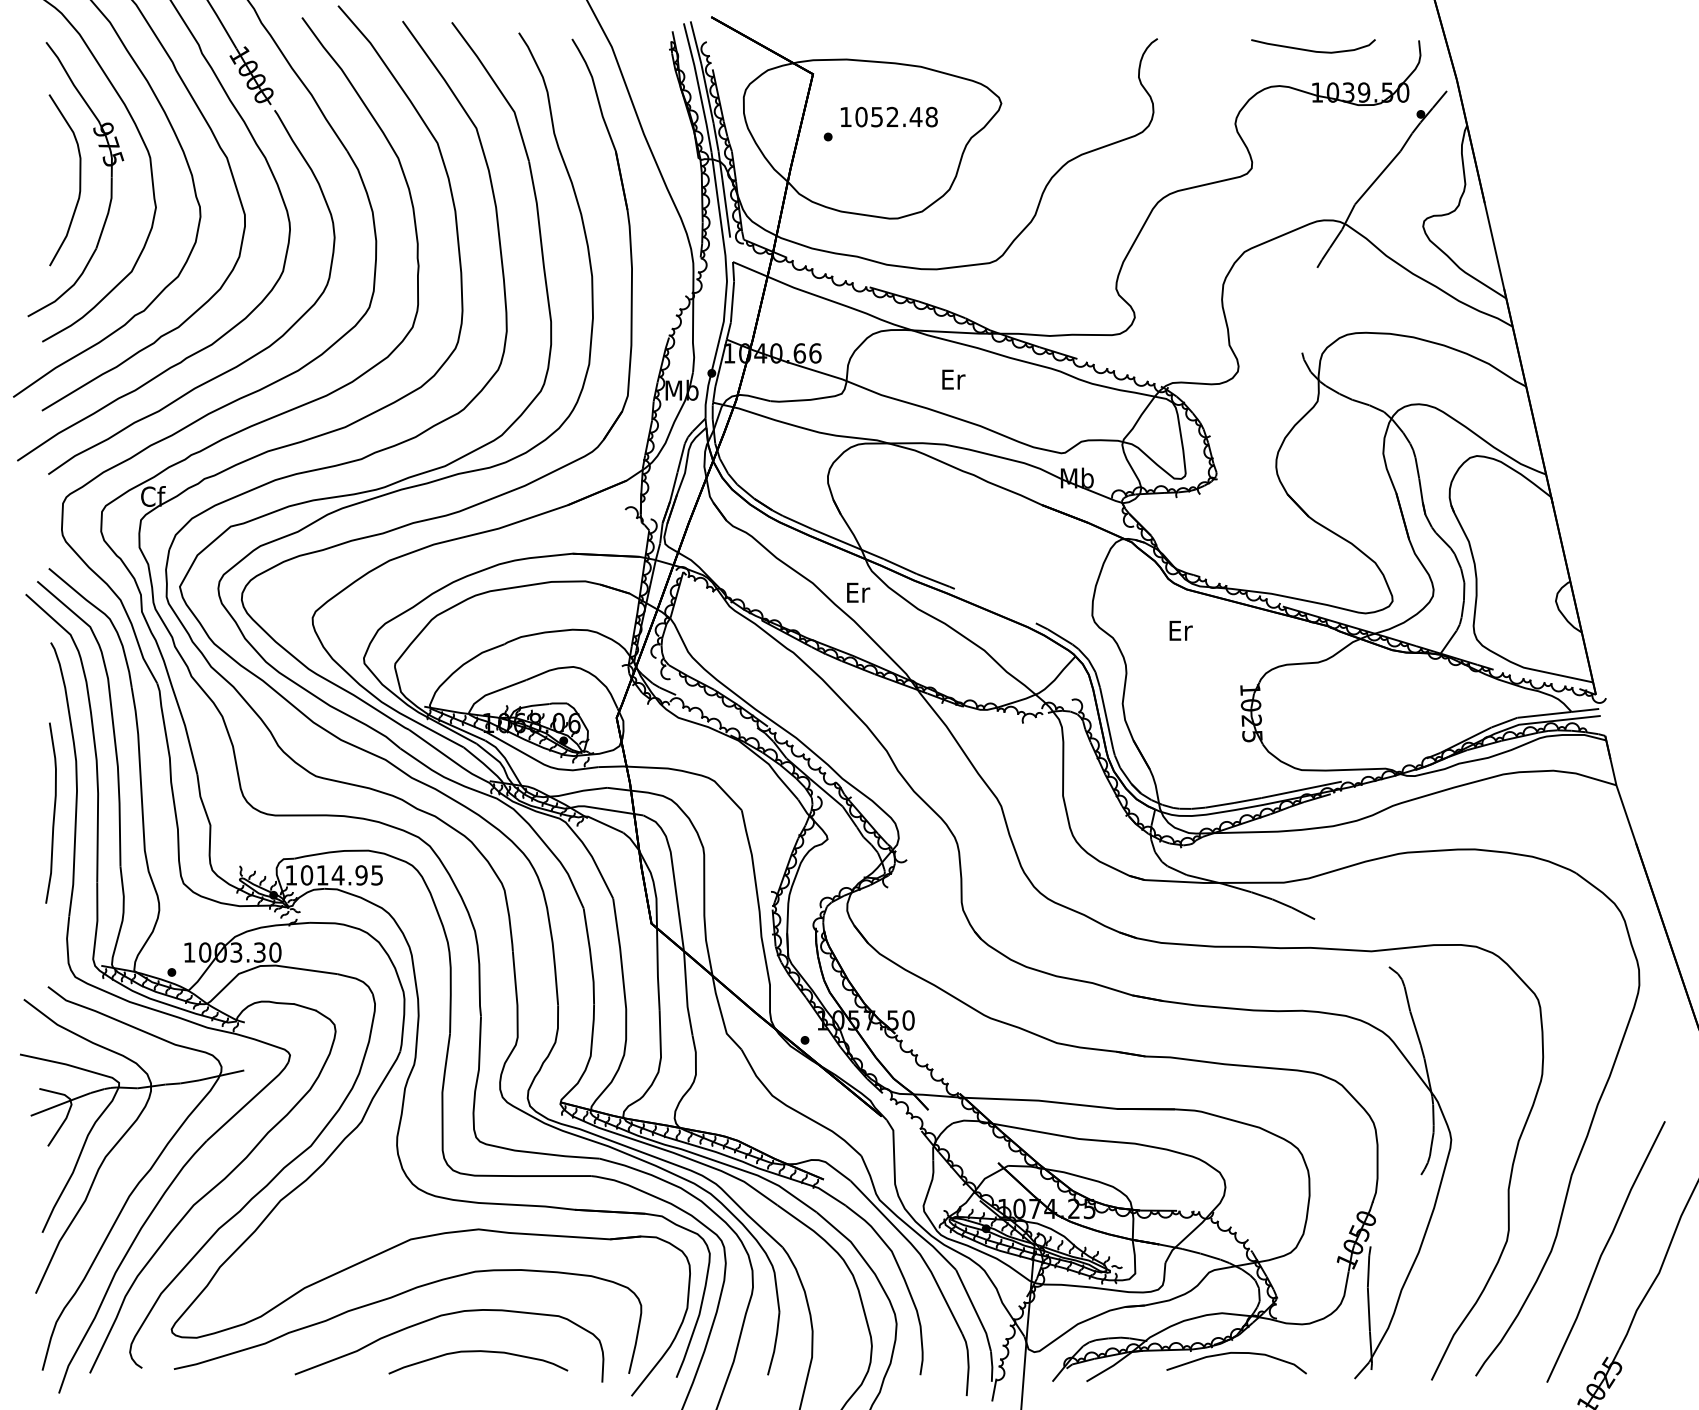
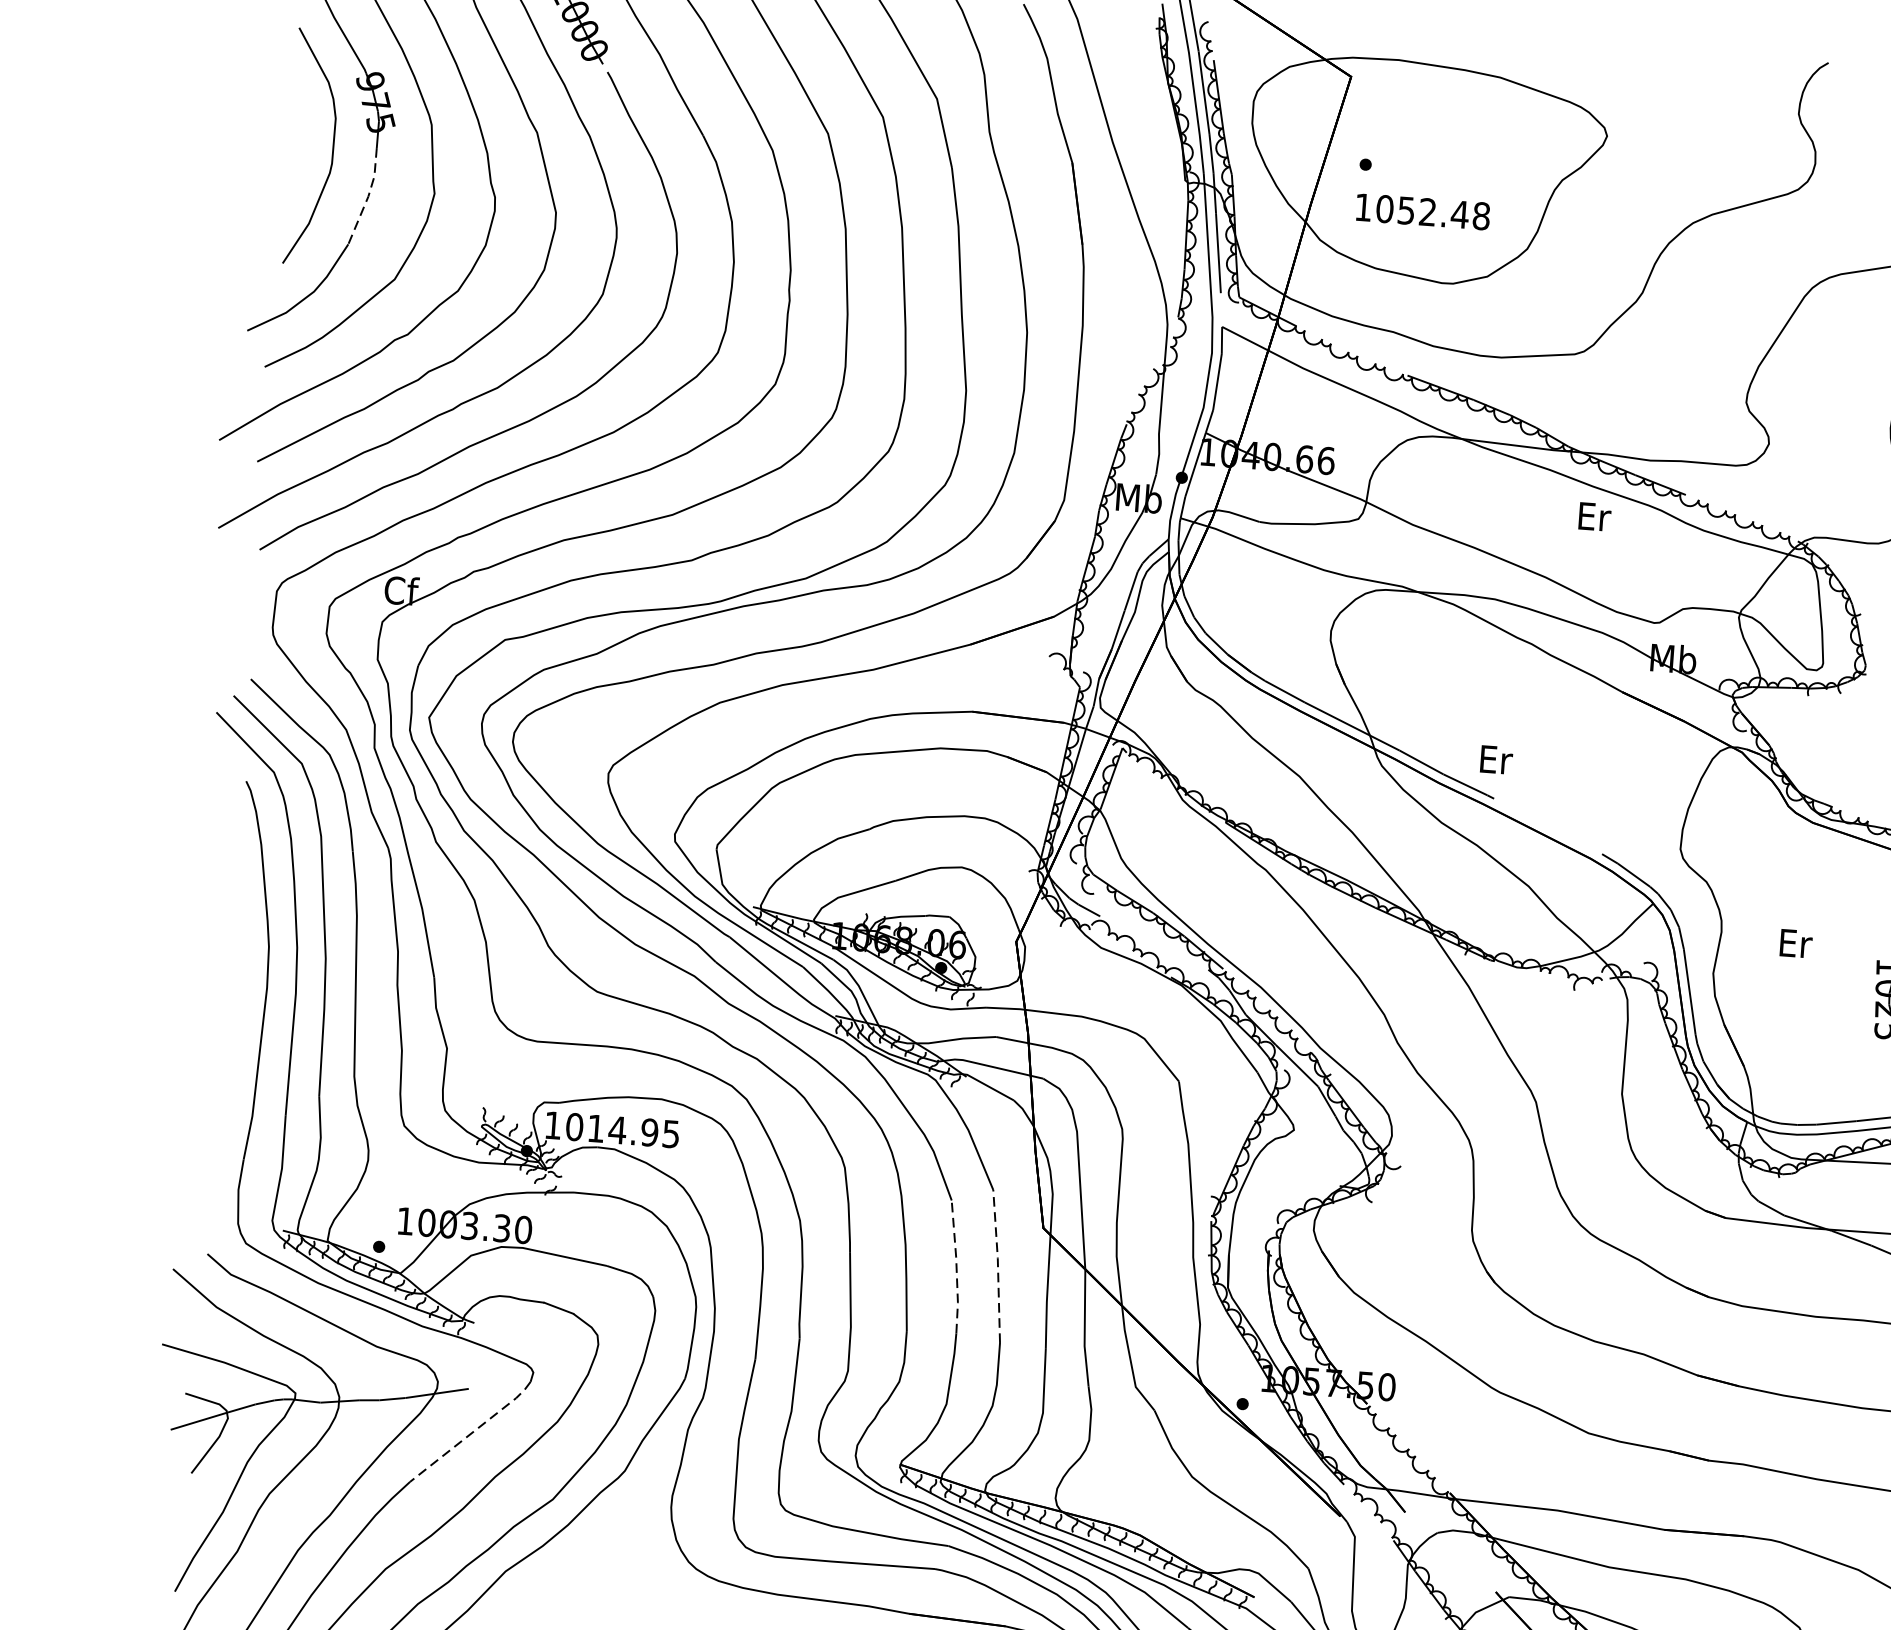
text: (888, 116) -> (1422, 210), moved
line: (108, 213) -> (368, 197), solid -> dashed
text: (953, 379) -> (1594, 516), moved
text: (858, 592) -> (1496, 759), moved
text: (1180, 630) -> (1795, 943), moved
curve: (53, 812) -> (232, 1015), removed
line: (620, 952) -> (997, 1264), solid -> dashed
line: (590, 956) -> (956, 1267), solid -> dashed
line: (249, 1101) -> (472, 1432), solid -> dashed

